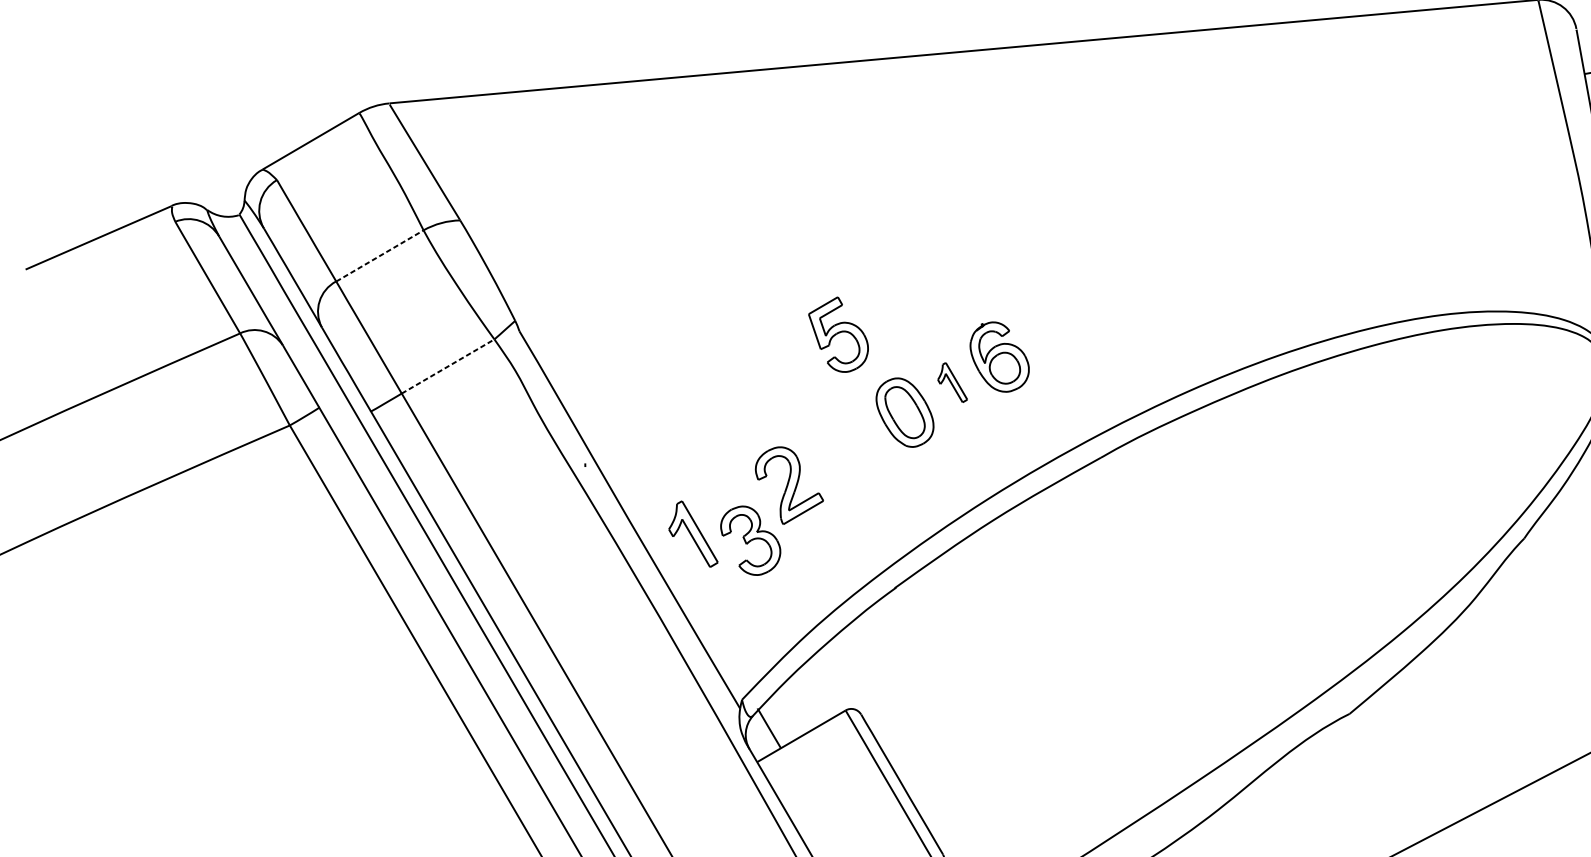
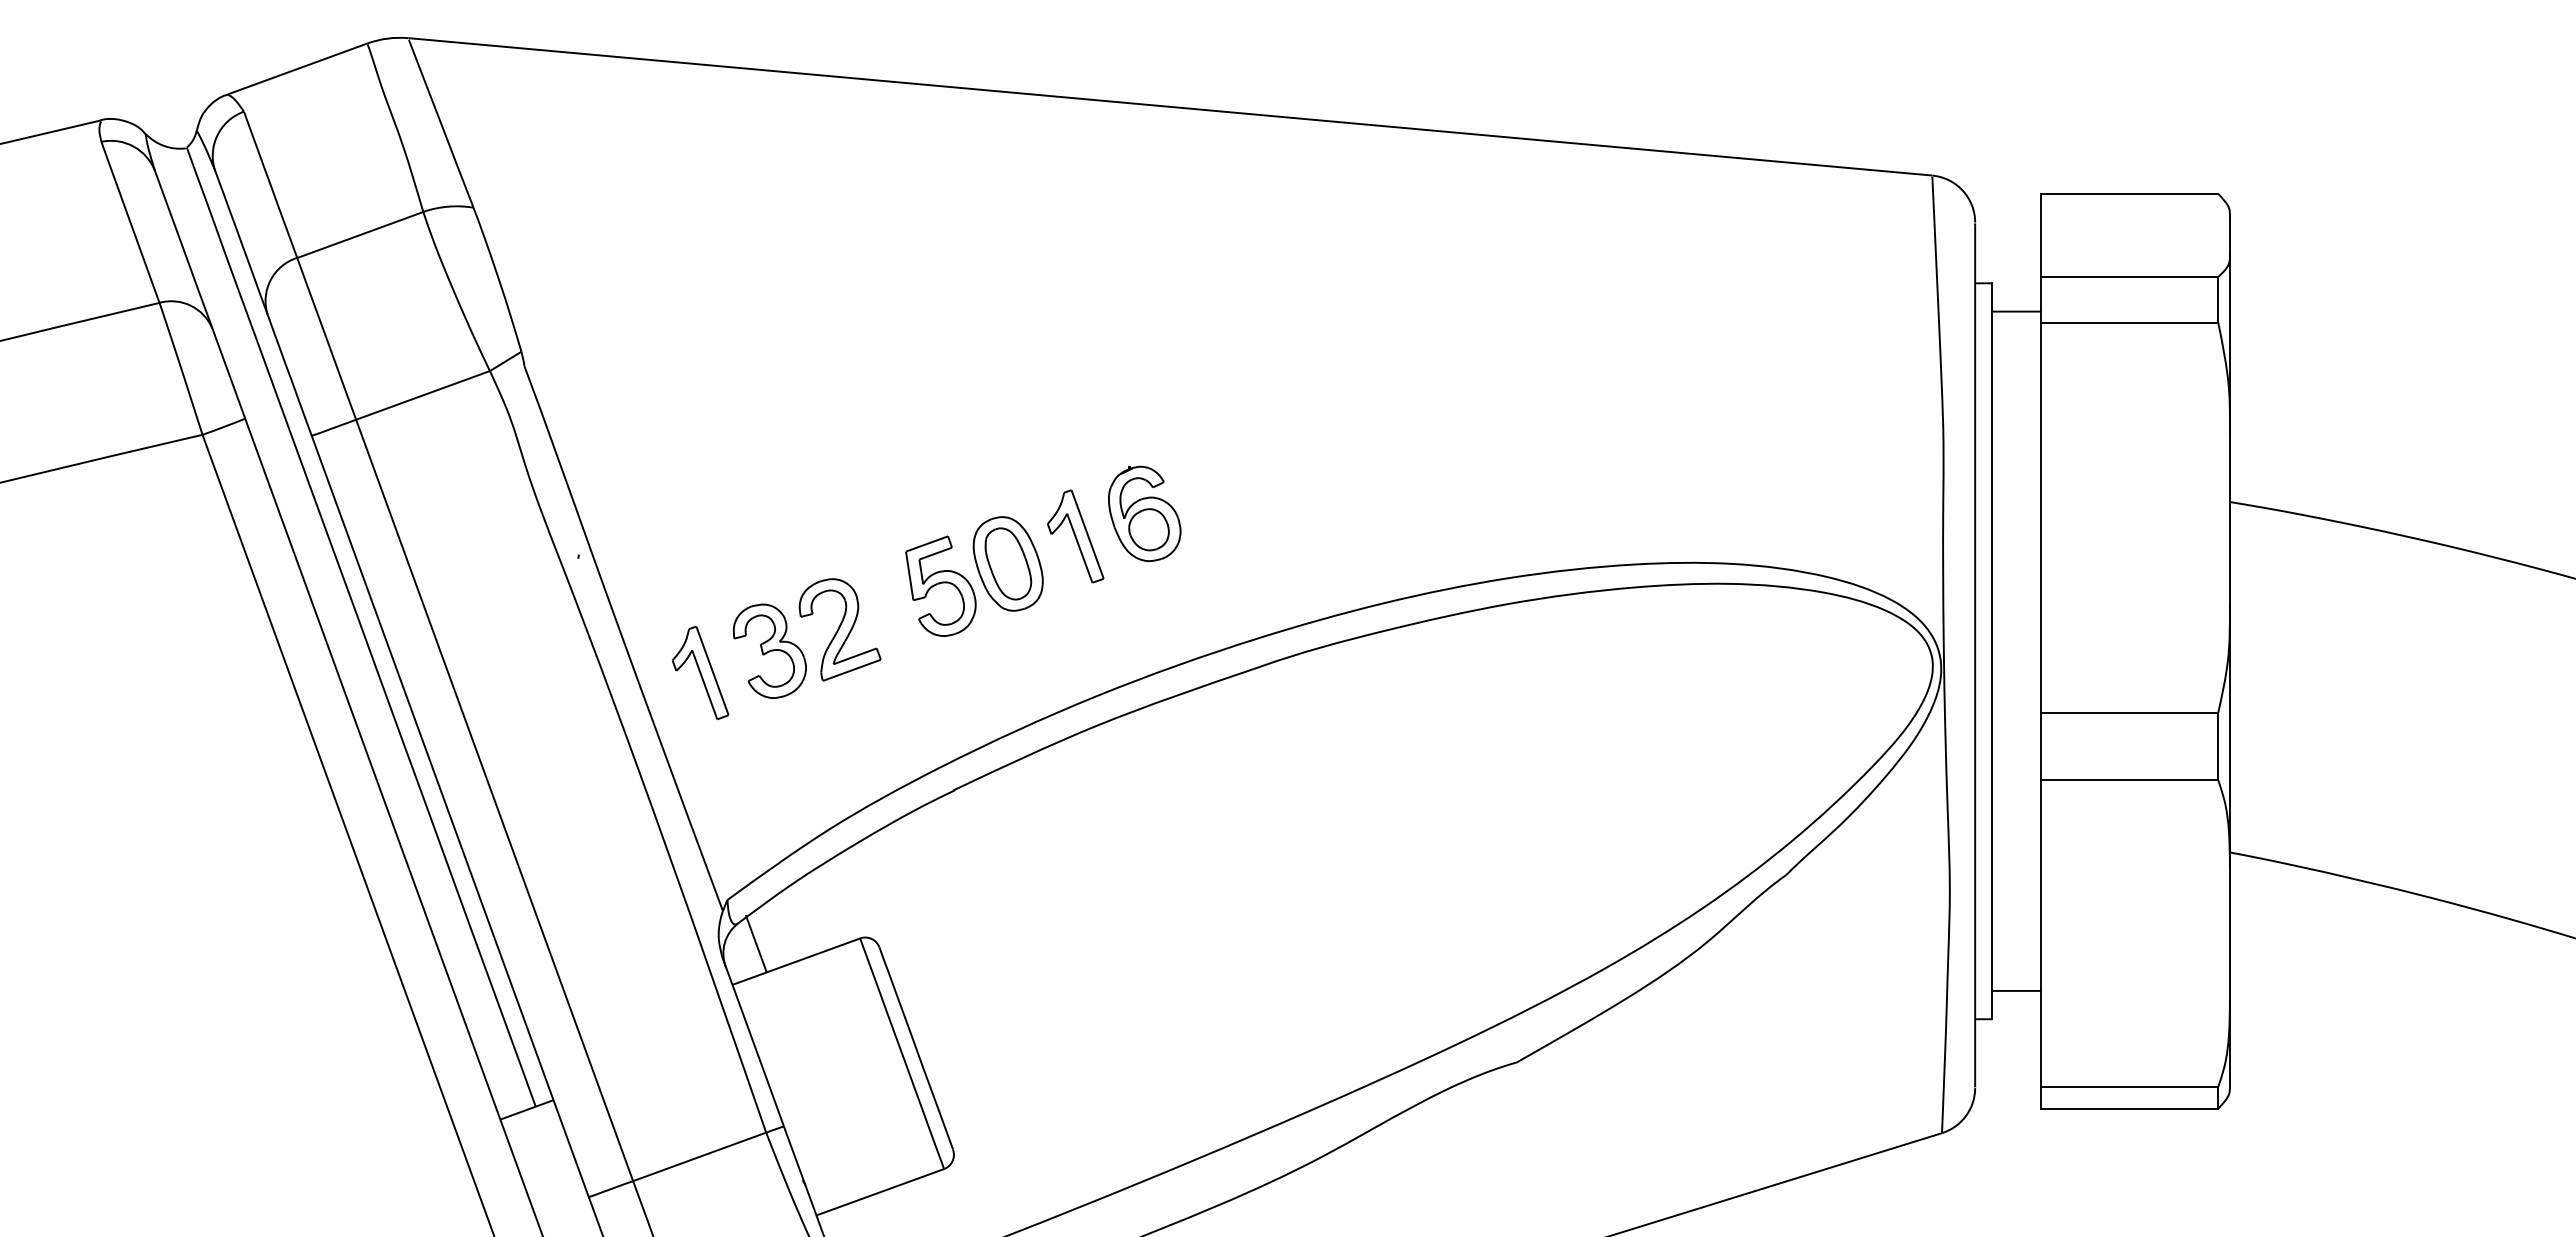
line: (380, 255) -> (360, 234), dashed -> solid
part: (838, 334) -> (940, 585), moved
line: (448, 366) -> (423, 395), dashed -> solid
part: (951, 383) -> (1075, 536), size x1.67
part: (750, 540) -> (769, 650), moved

